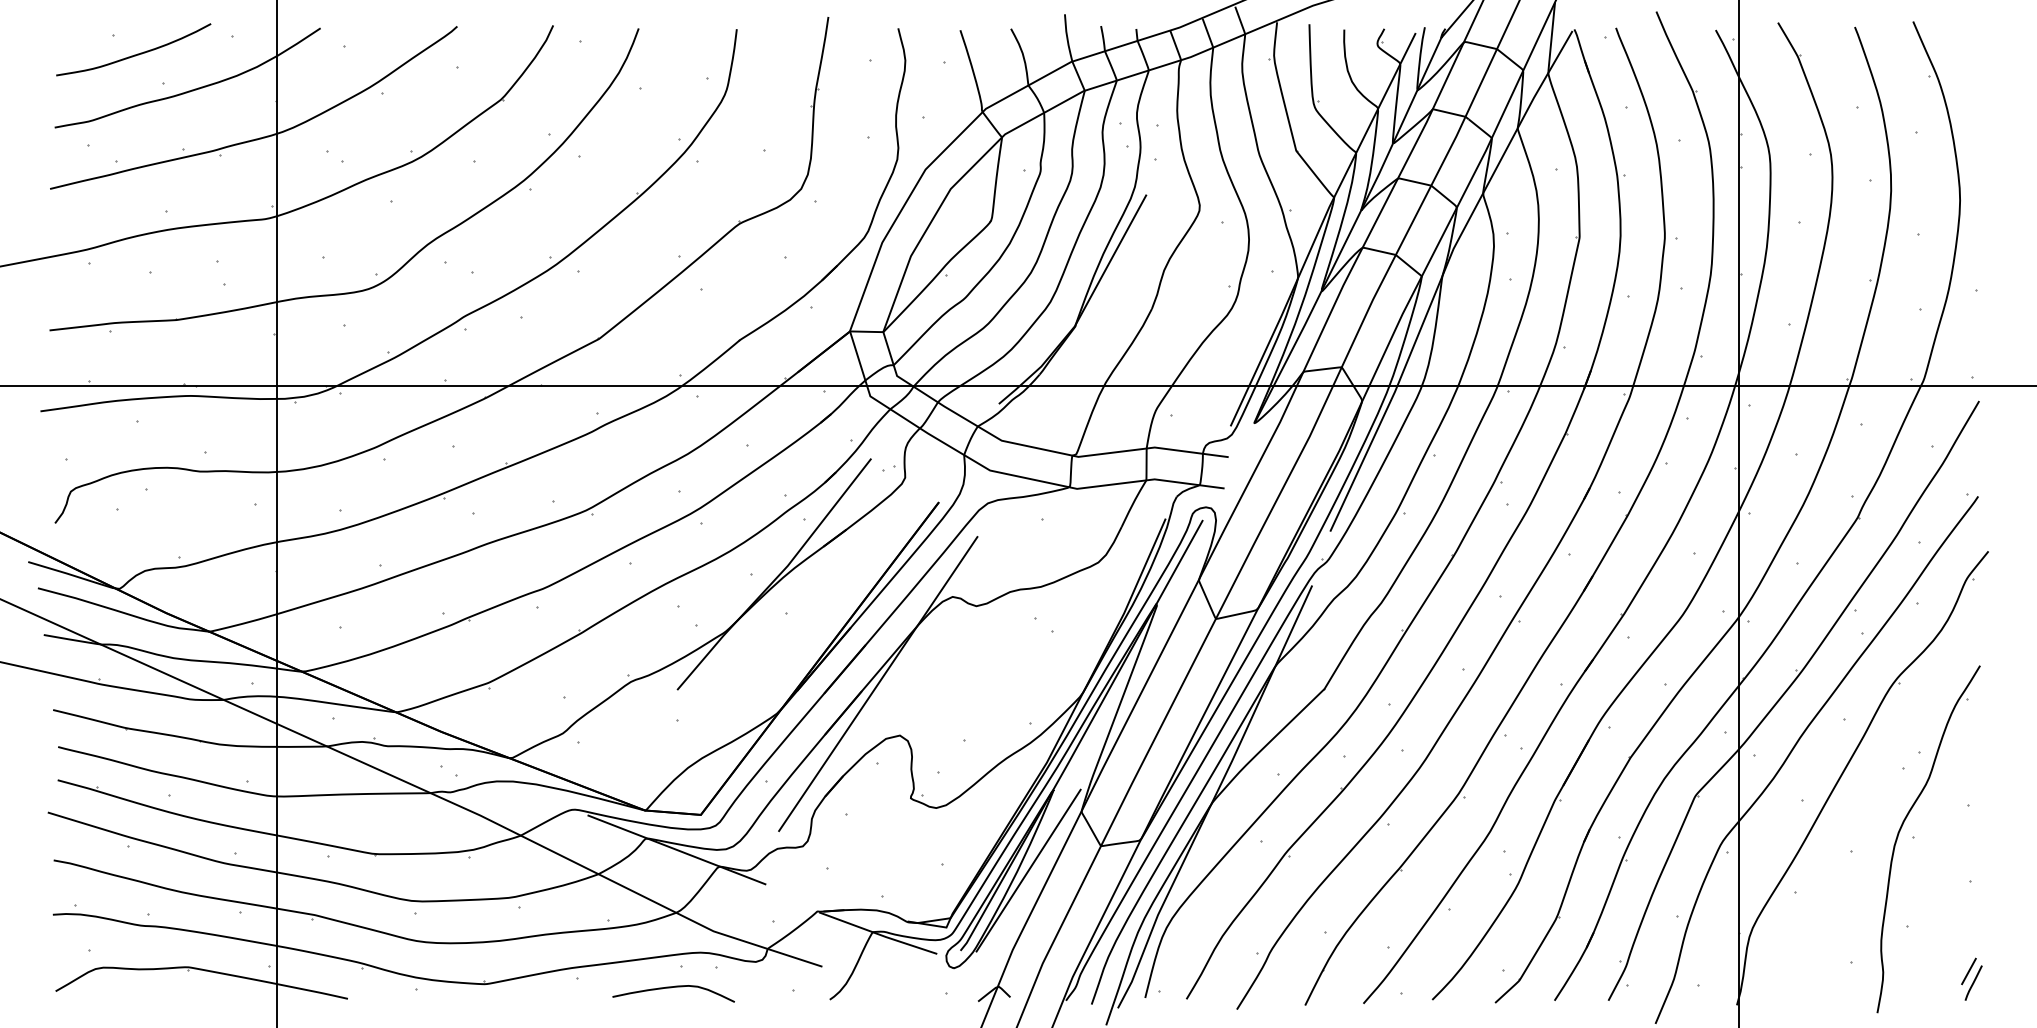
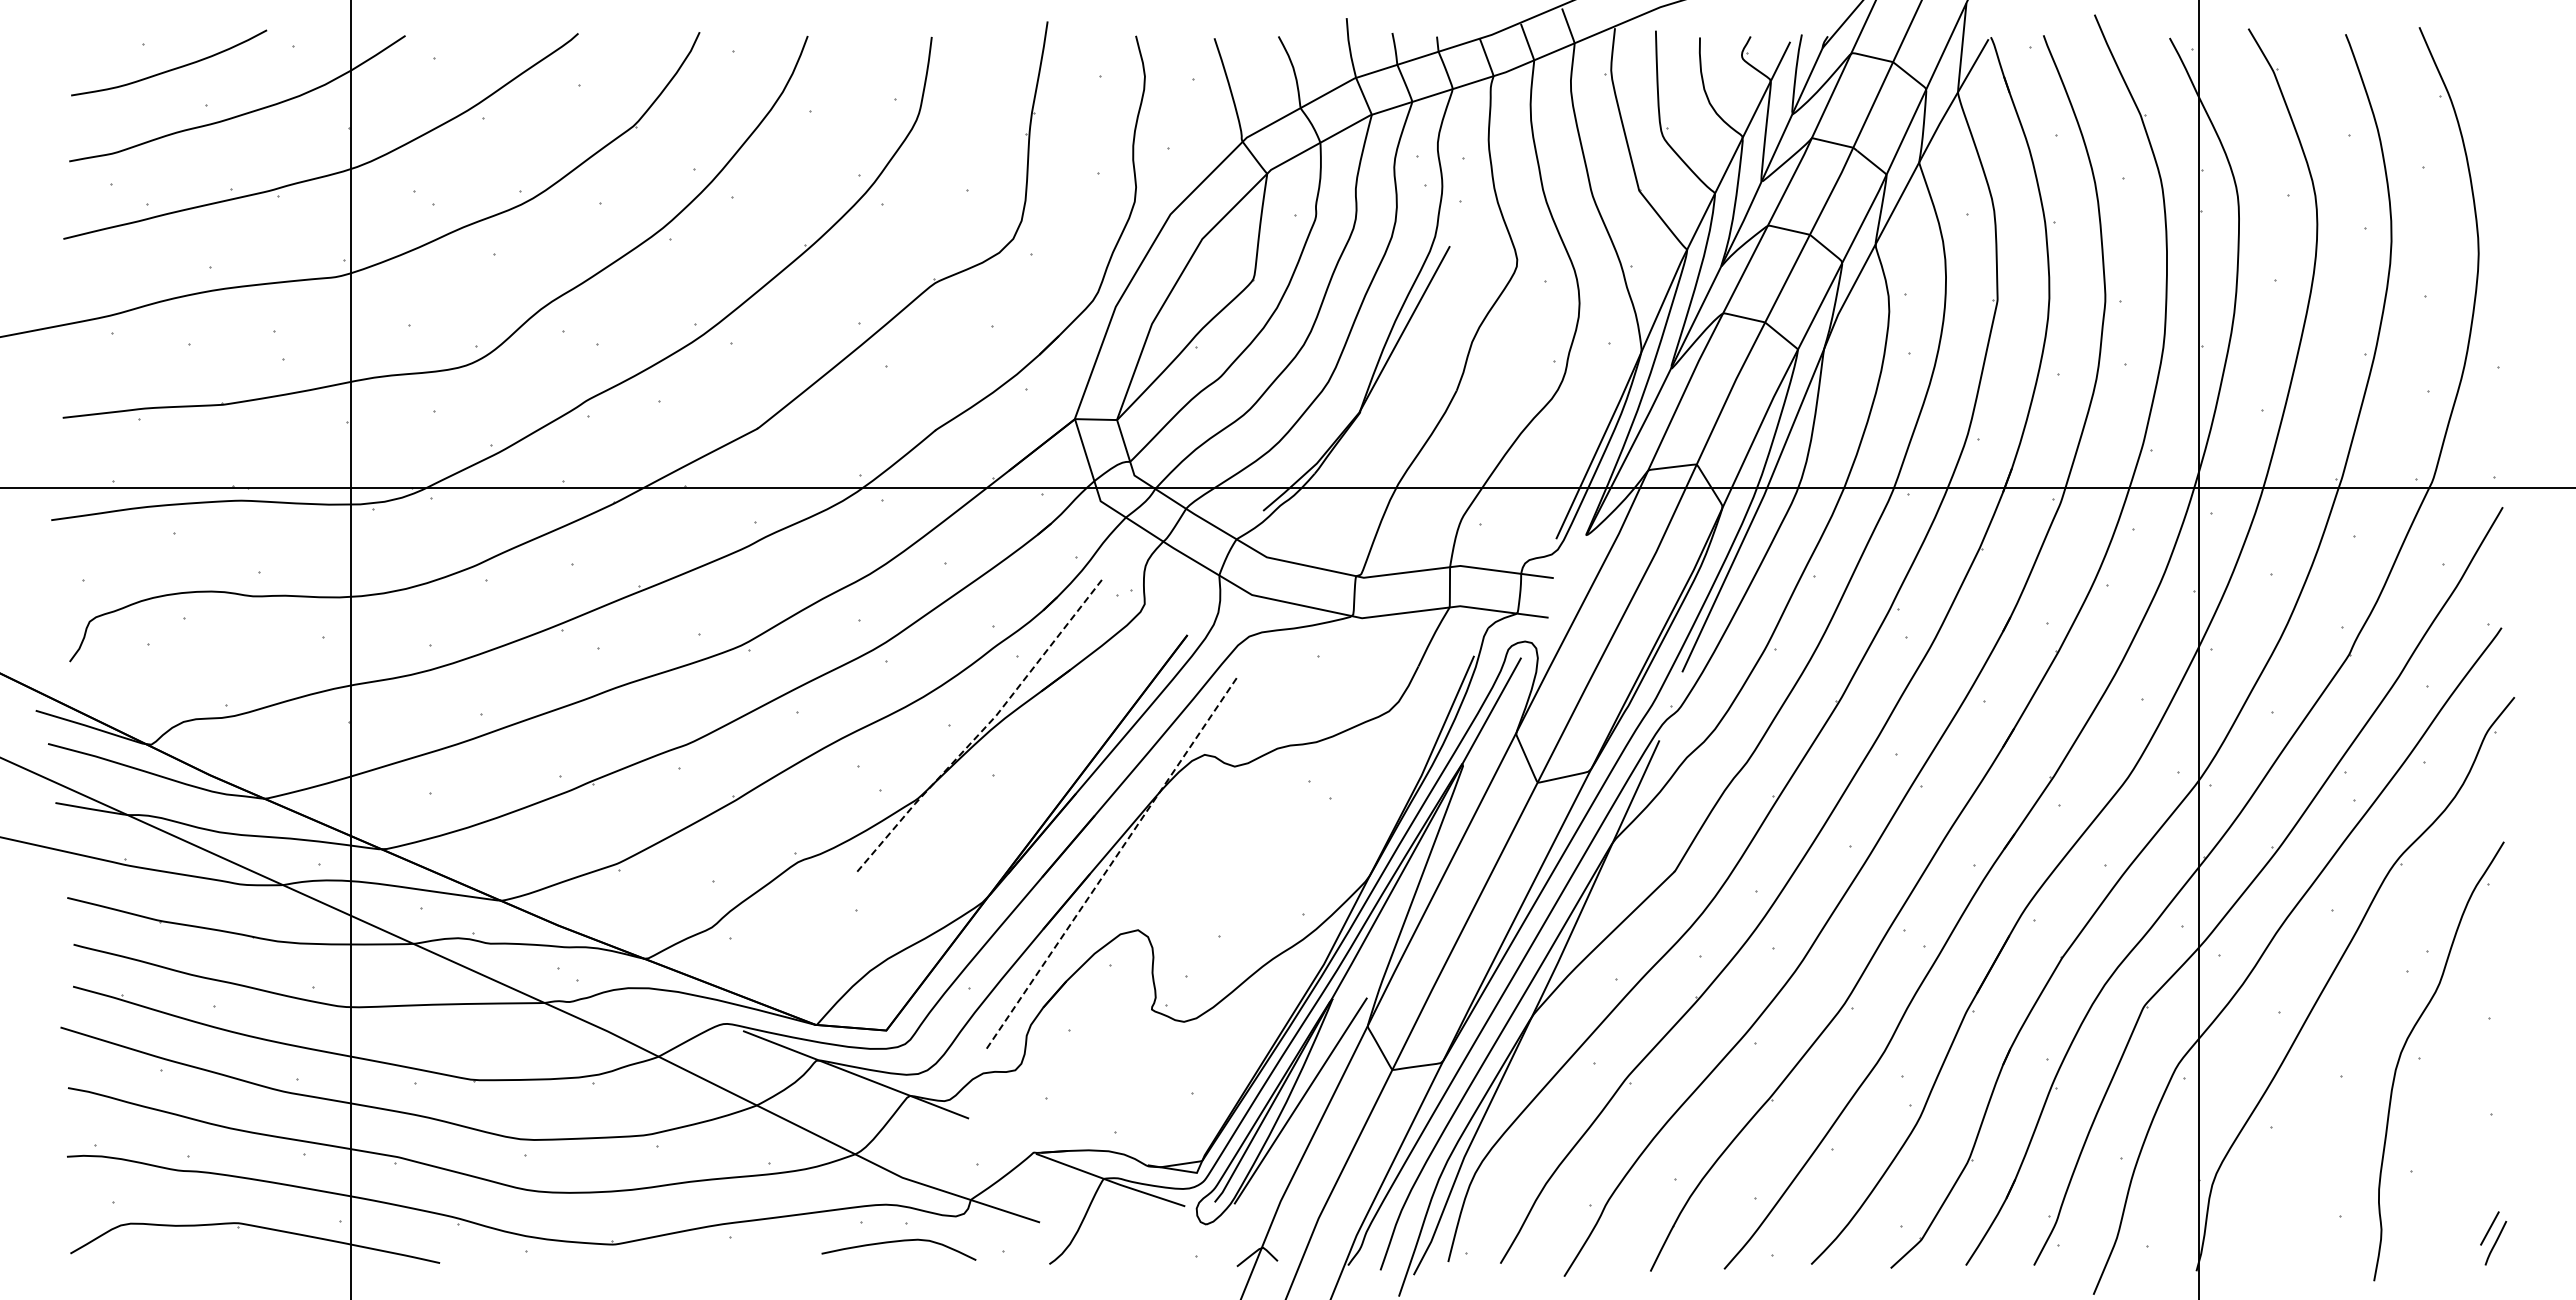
line: (776, 577) -> (982, 730), solid -> dashed
line: (878, 684) -> (1110, 865), solid -> dashed
curve: (672, 988) -> (897, 1242), moved

